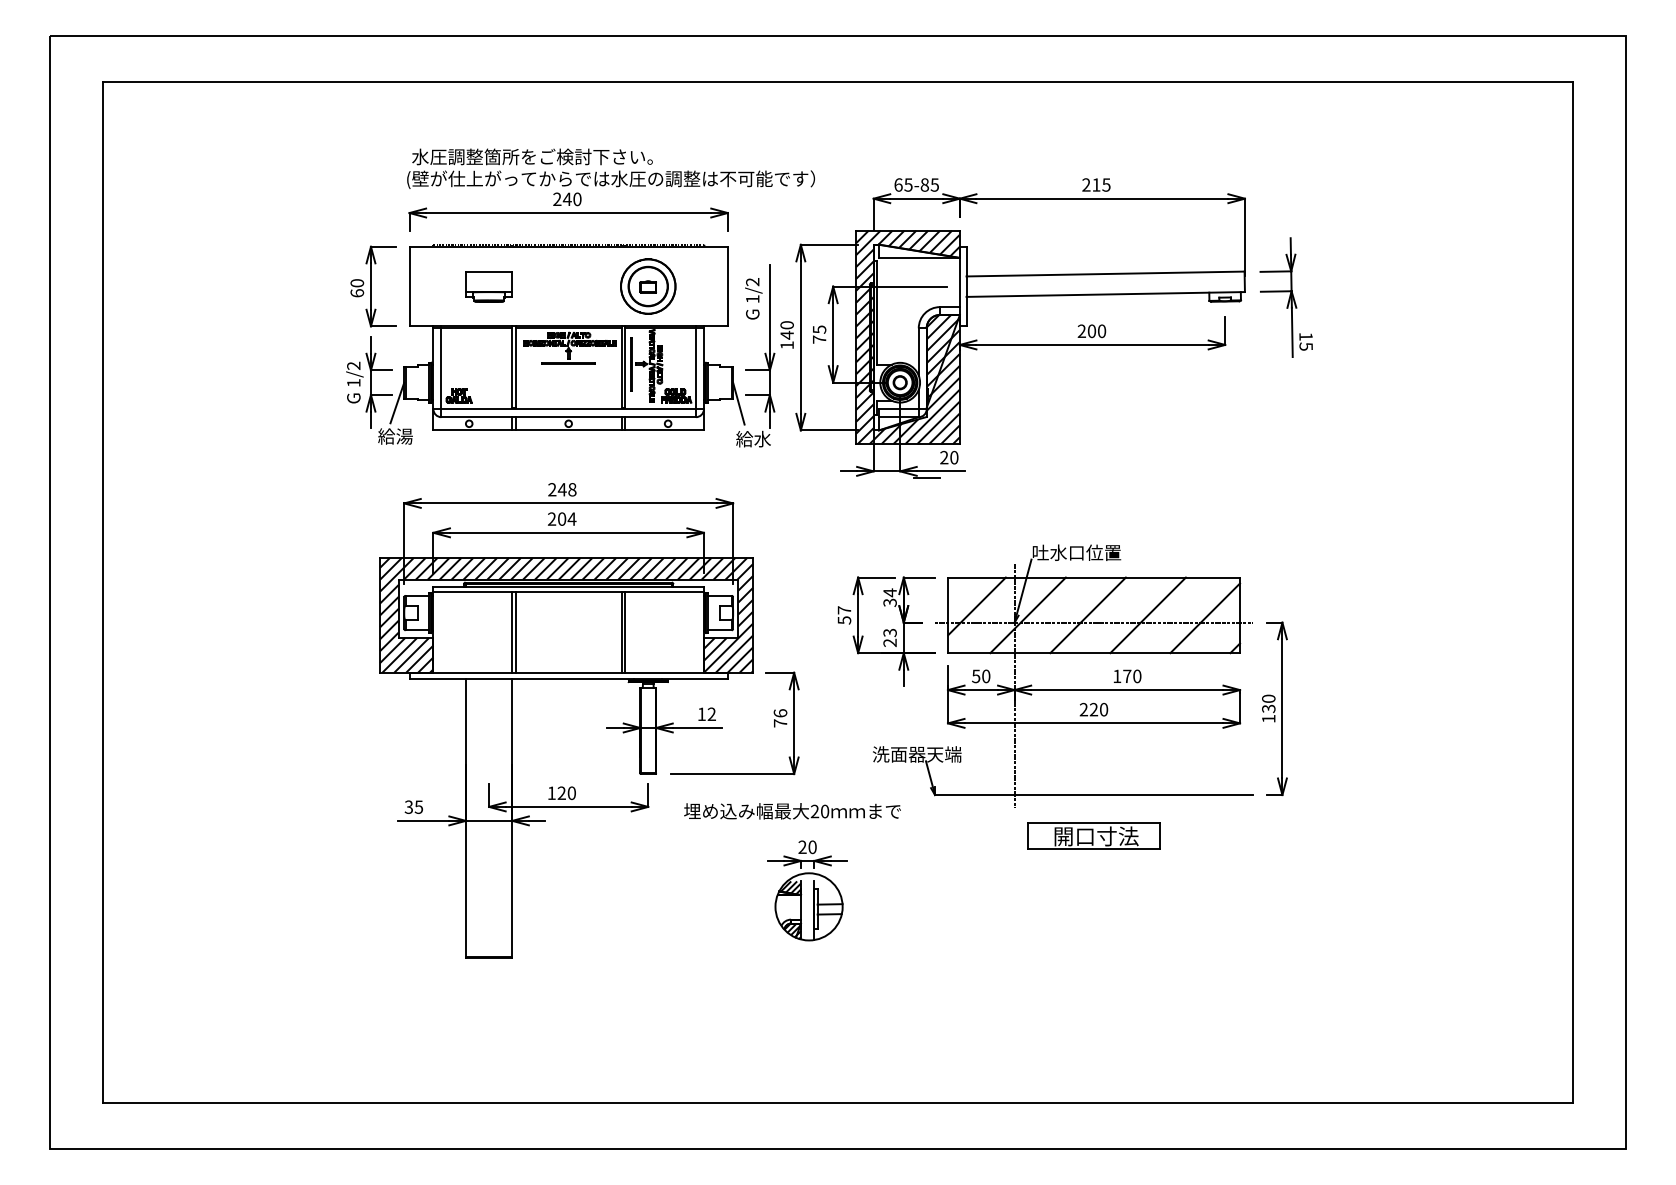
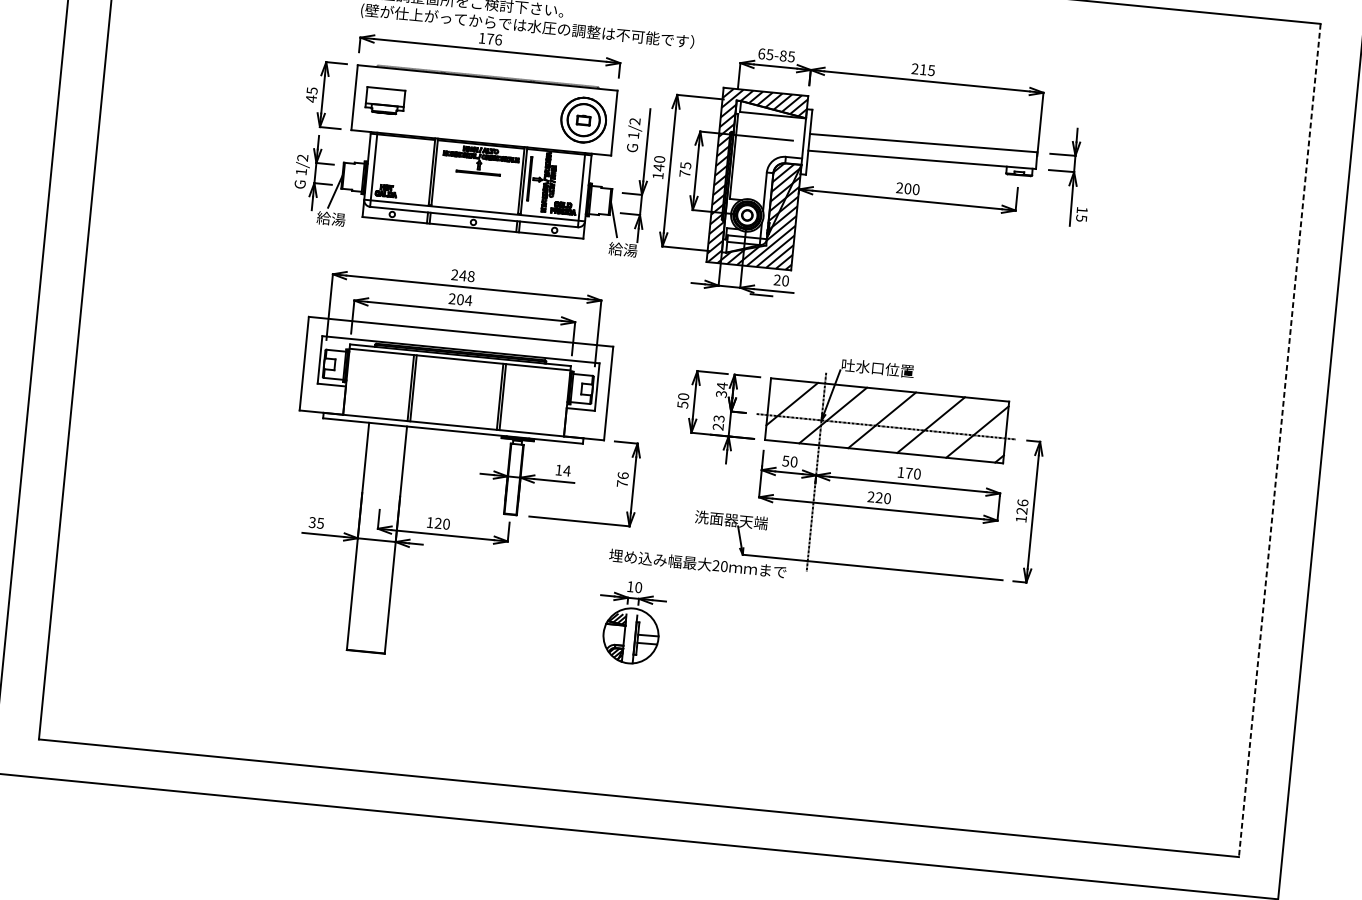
text: (567, 198) -> (490, 38), 240 -> 176
part: (488, 286) -> (384, 100), moved
part: (648, 286) -> (583, 120), moved
text: (357, 288) -> (311, 95), 60 -> 45
text: (762, 438) -> (630, 249), 給水 -> 給湯
line: (1573, 593) -> (1280, 441), solid -> dashed
text: (844, 610) -> (683, 396), 57 -> 50
hatch: (566, 615) -> (456, 378), removed
text: (1268, 703) -> (1022, 506), 130 -> 126
text: (711, 713) -> (566, 470), 12 -> 14
text: (792, 811) -> (697, 563), moved
part: (1093, 835) -> (868, 600), removed
text: (802, 846) -> (630, 586), 20 -> 10

